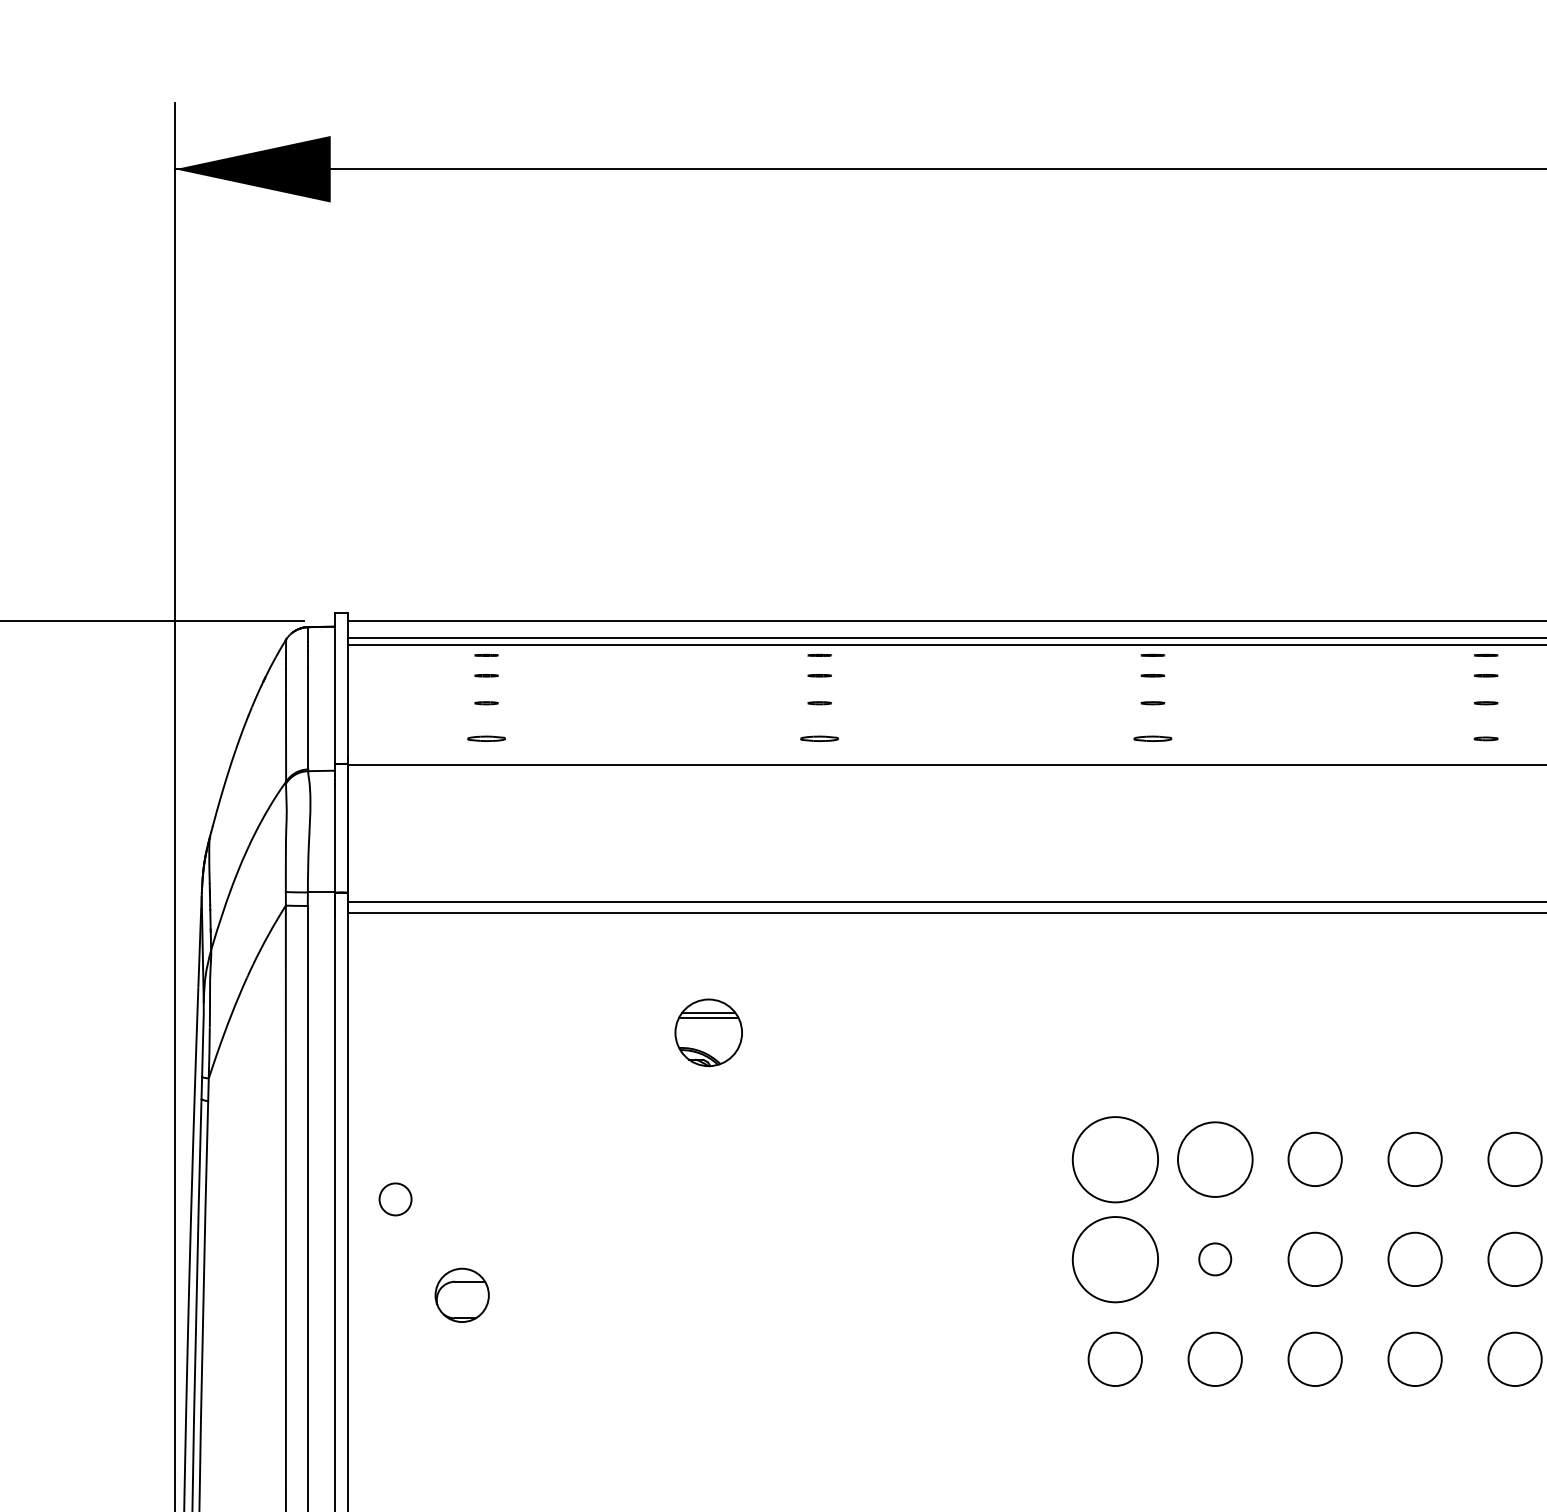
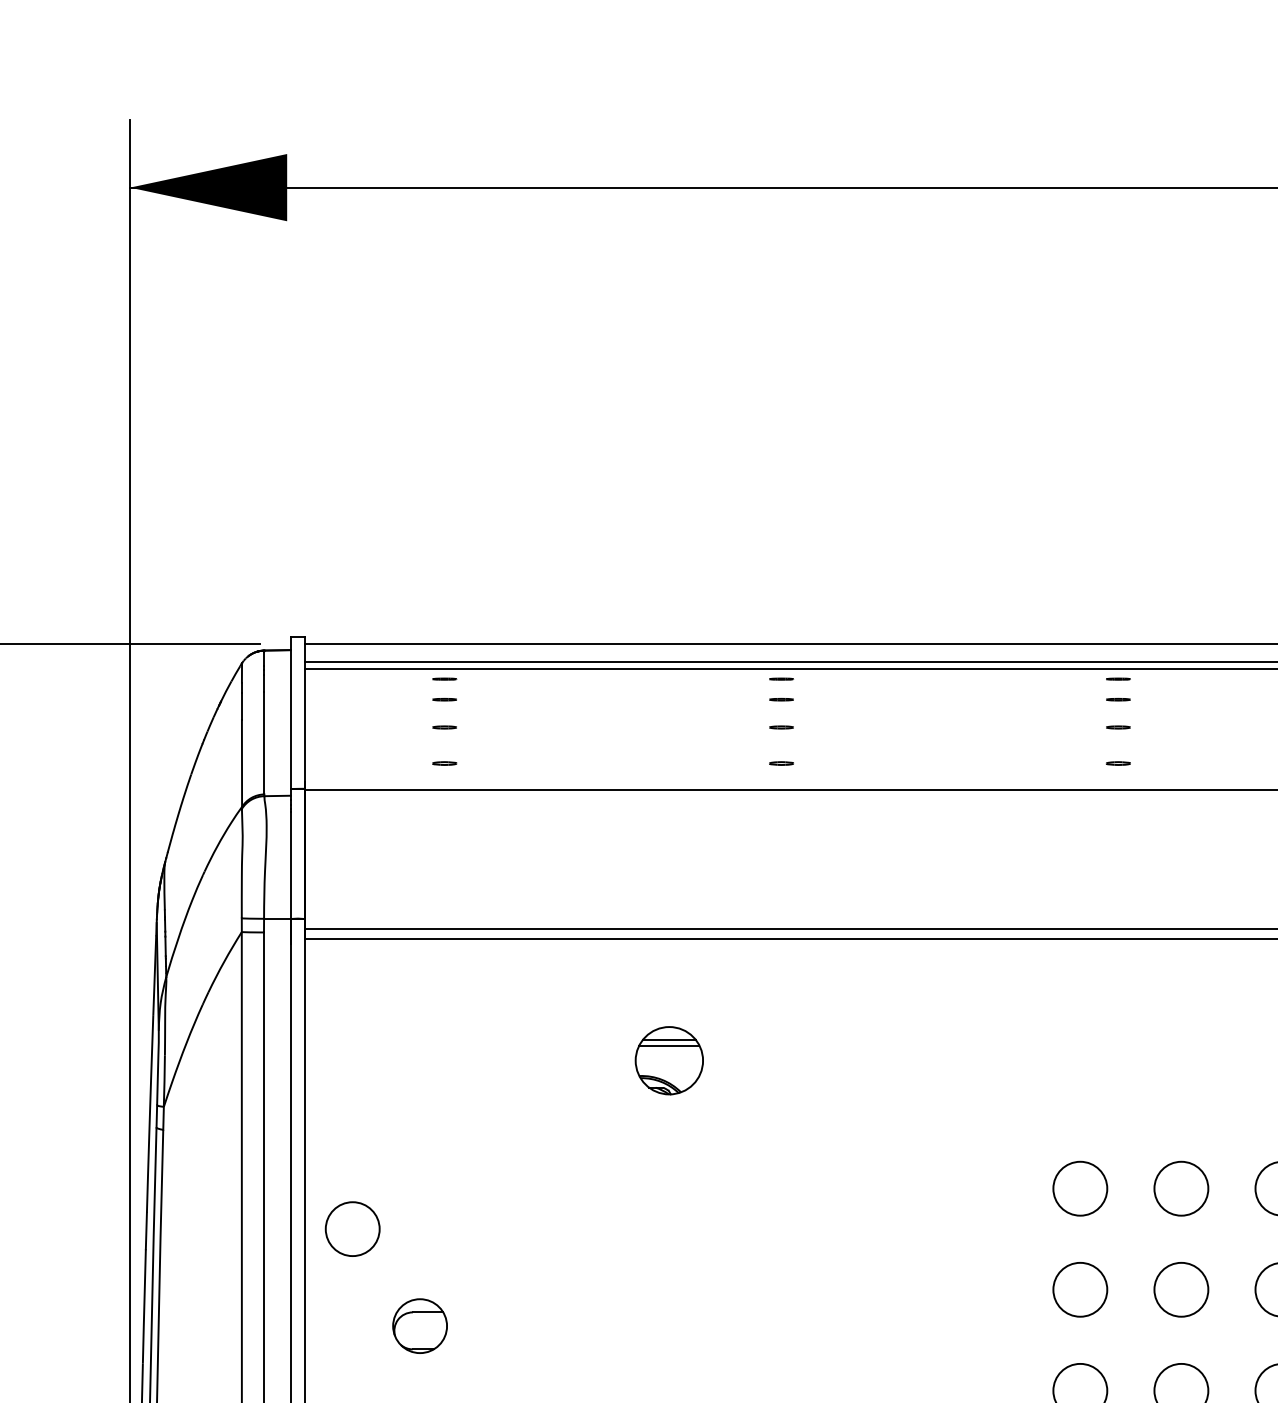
part: (486, 738) -> (444, 763), size x0.62
part: (819, 738) -> (781, 763), size x0.62
part: (1152, 738) -> (1117, 763), size x0.62
circle: (1114, 1158) -> (1079, 1187), size x0.62
circle: (1214, 1158) -> (1180, 1187), size x0.71
circle: (395, 1199) -> (352, 1229), size x1.67
circle: (1114, 1258) -> (1079, 1288), size x0.62
circle: (1214, 1259) -> (1180, 1289), size x1.67

